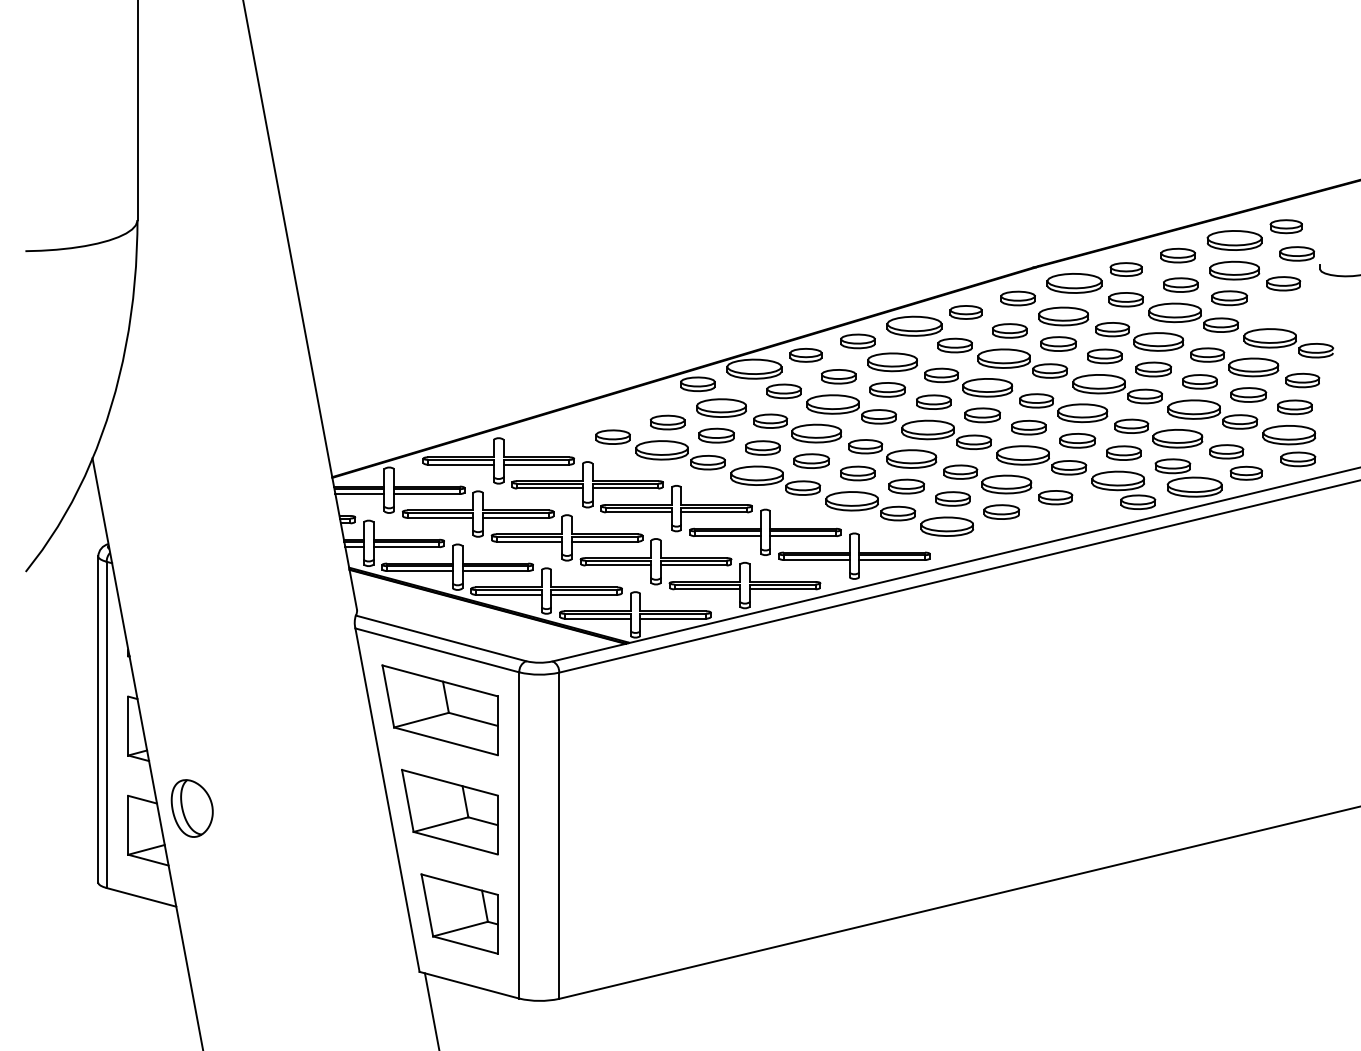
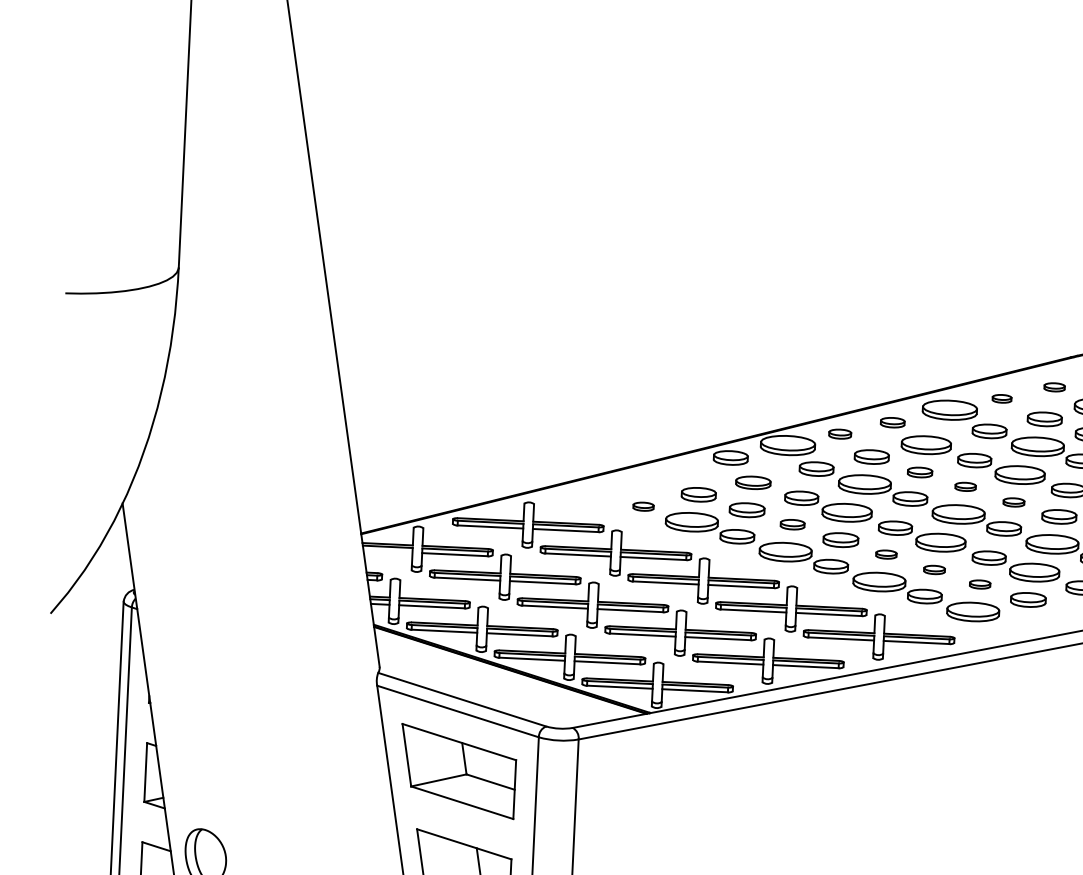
part: (1017, 298) -> (1054, 387), size x0.6
part: (965, 312) -> (1001, 398), size x0.6
part: (857, 341) -> (892, 422), size x0.7
part: (805, 355) -> (839, 434), size x0.7
part: (887, 389) -> (919, 472), size x0.7
part: (933, 401) -> (965, 486), size x0.6
part: (721, 407) -> (753, 482), size x0.7
part: (982, 415) -> (1013, 502), size x0.6
part: (612, 436) -> (643, 506), size x0.6
part: (762, 447) -> (792, 524), size x0.7
part: (857, 473) -> (886, 554), size x0.6
part: (906, 486) -> (934, 569), size x0.6
line: (359, 493) -> (387, 551), removed
part: (952, 498) -> (979, 584), size x0.6

